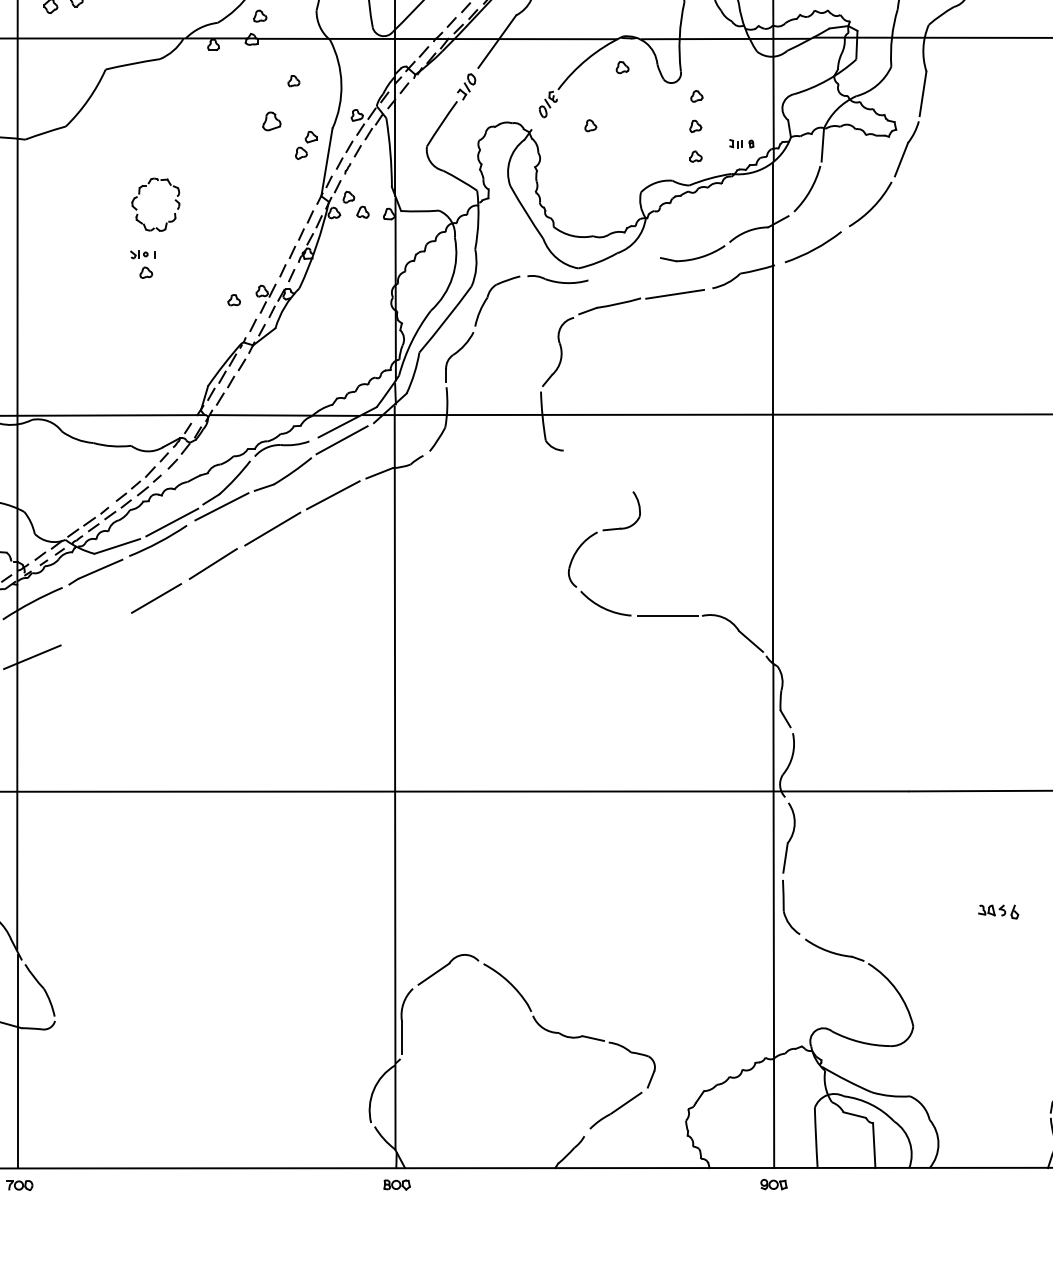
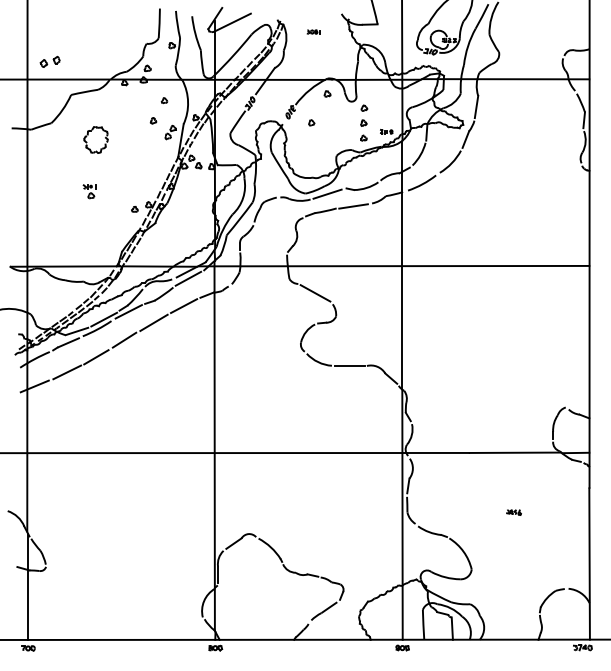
part: (271, 121) -> (153, 120), size x0.62
part: (154, 203) -> (95, 139), moved
line: (622, 268) -> (327, 193), added
line: (598, 469) -> (315, 293), added
line: (98, 629) -> (67, 372), added
part: (997, 911) -> (513, 512), size x0.71

